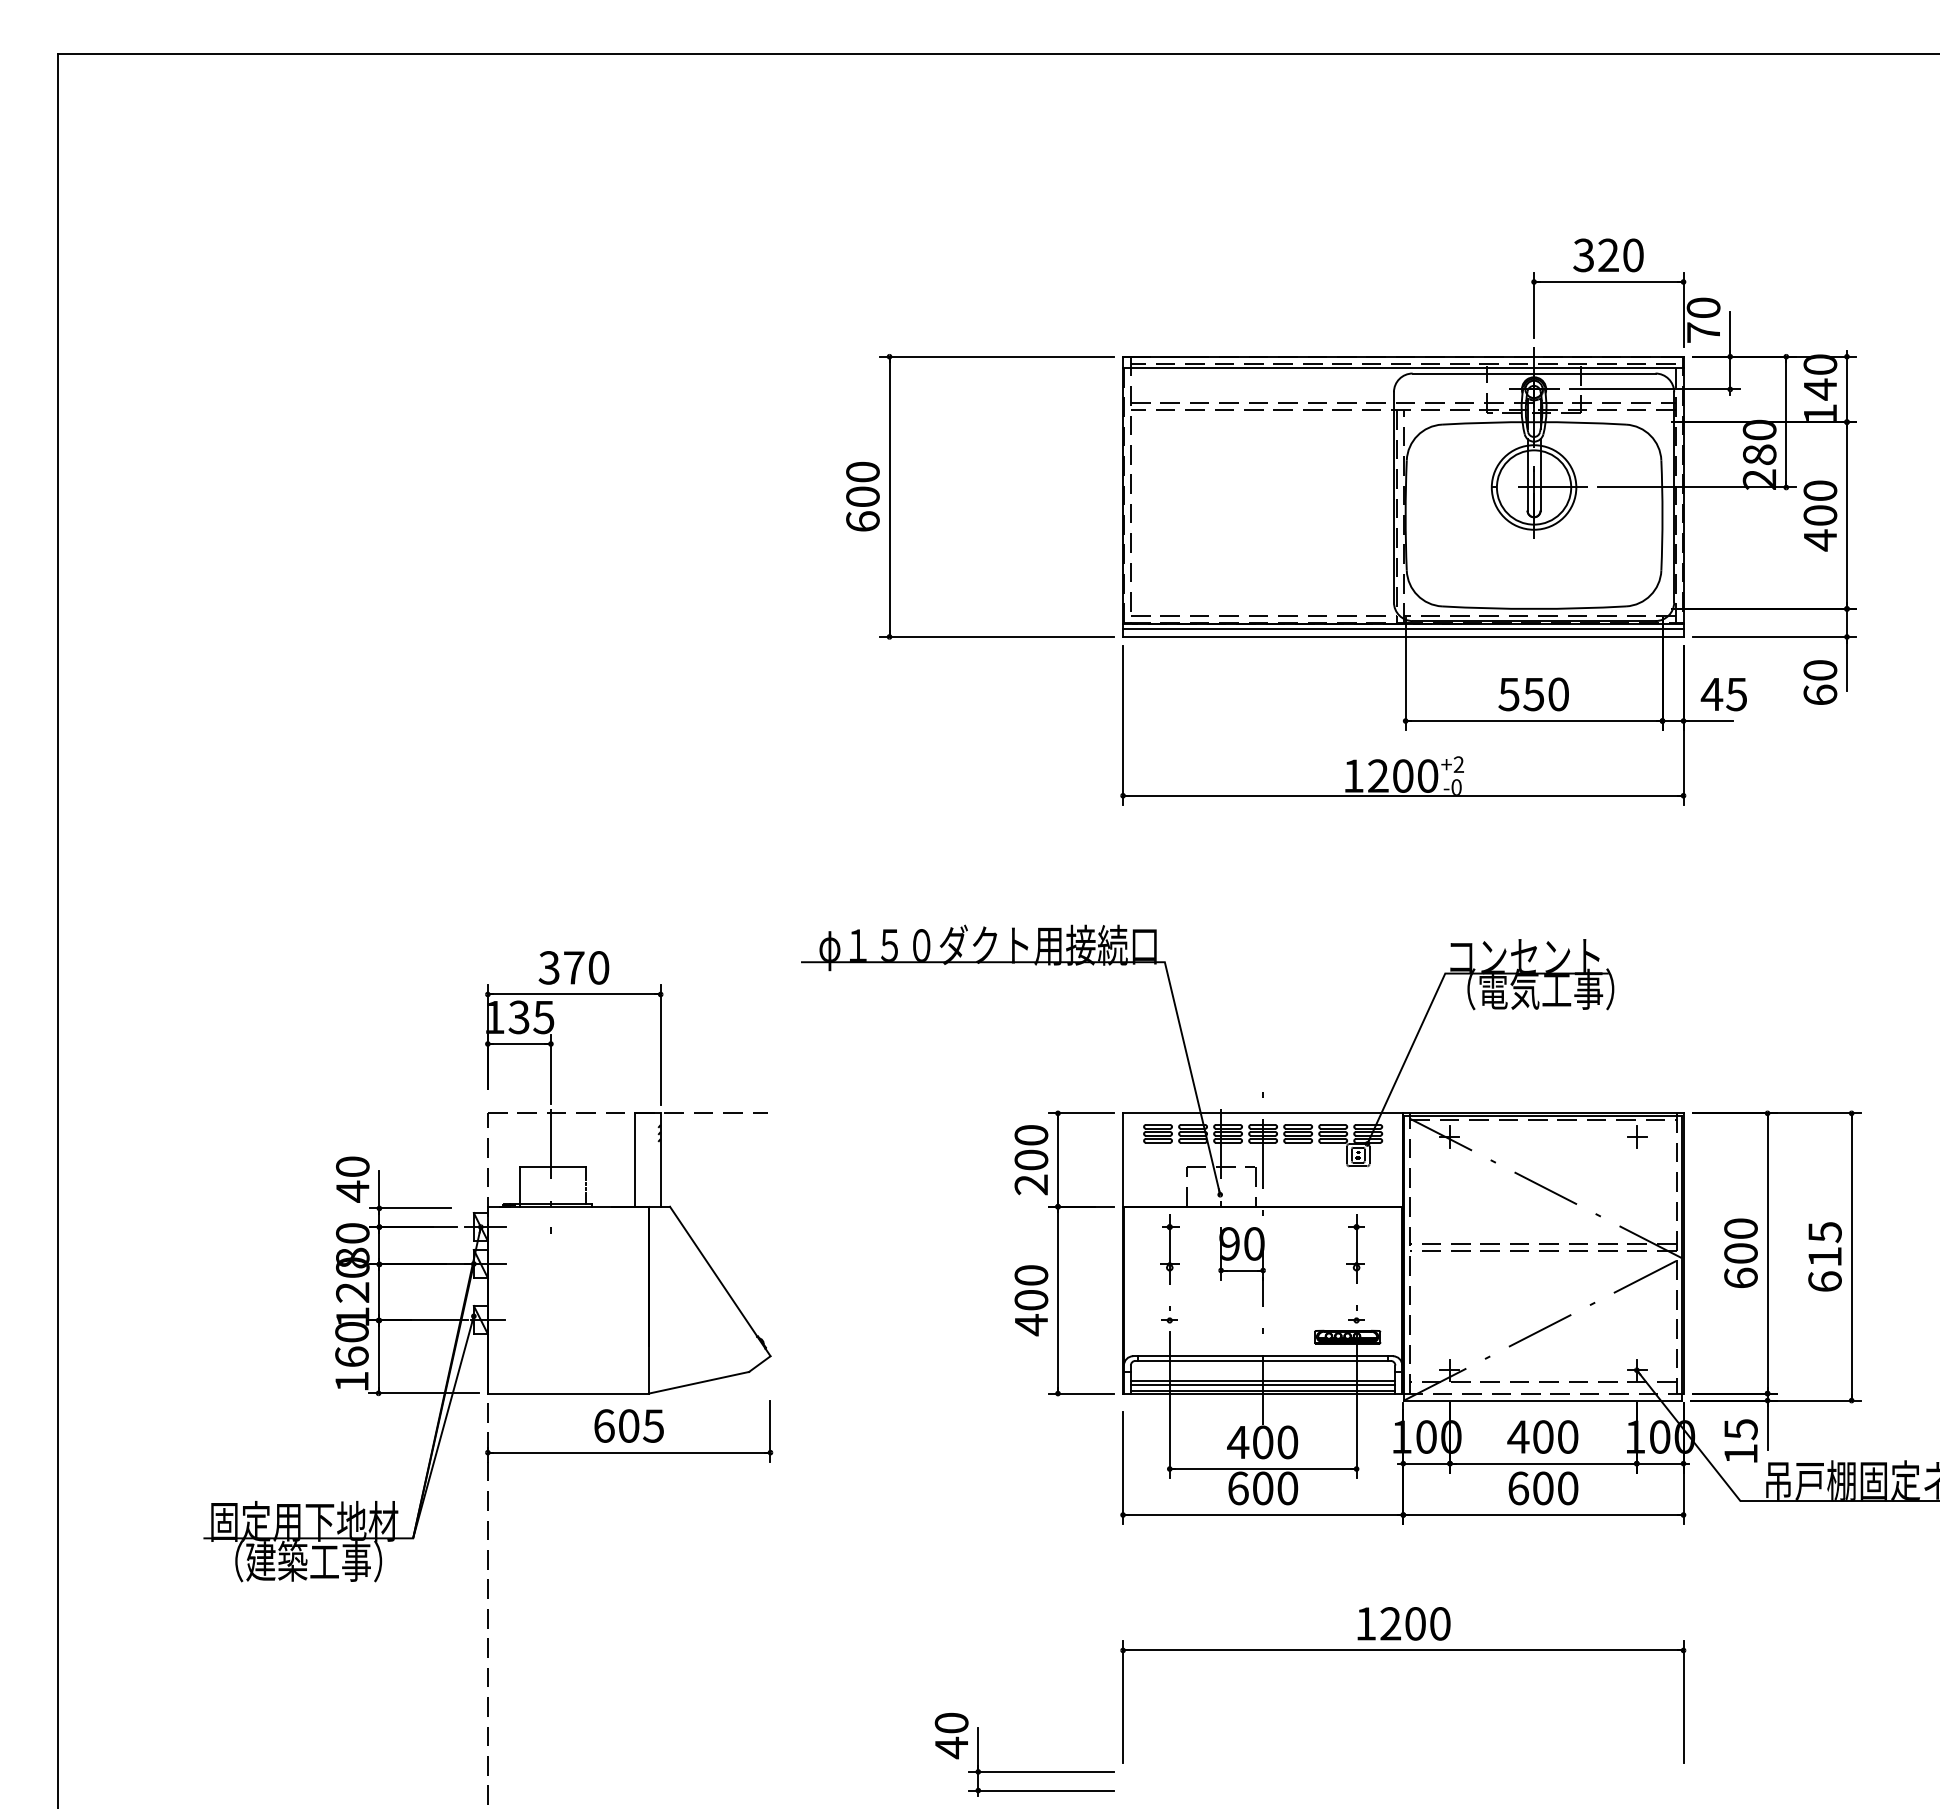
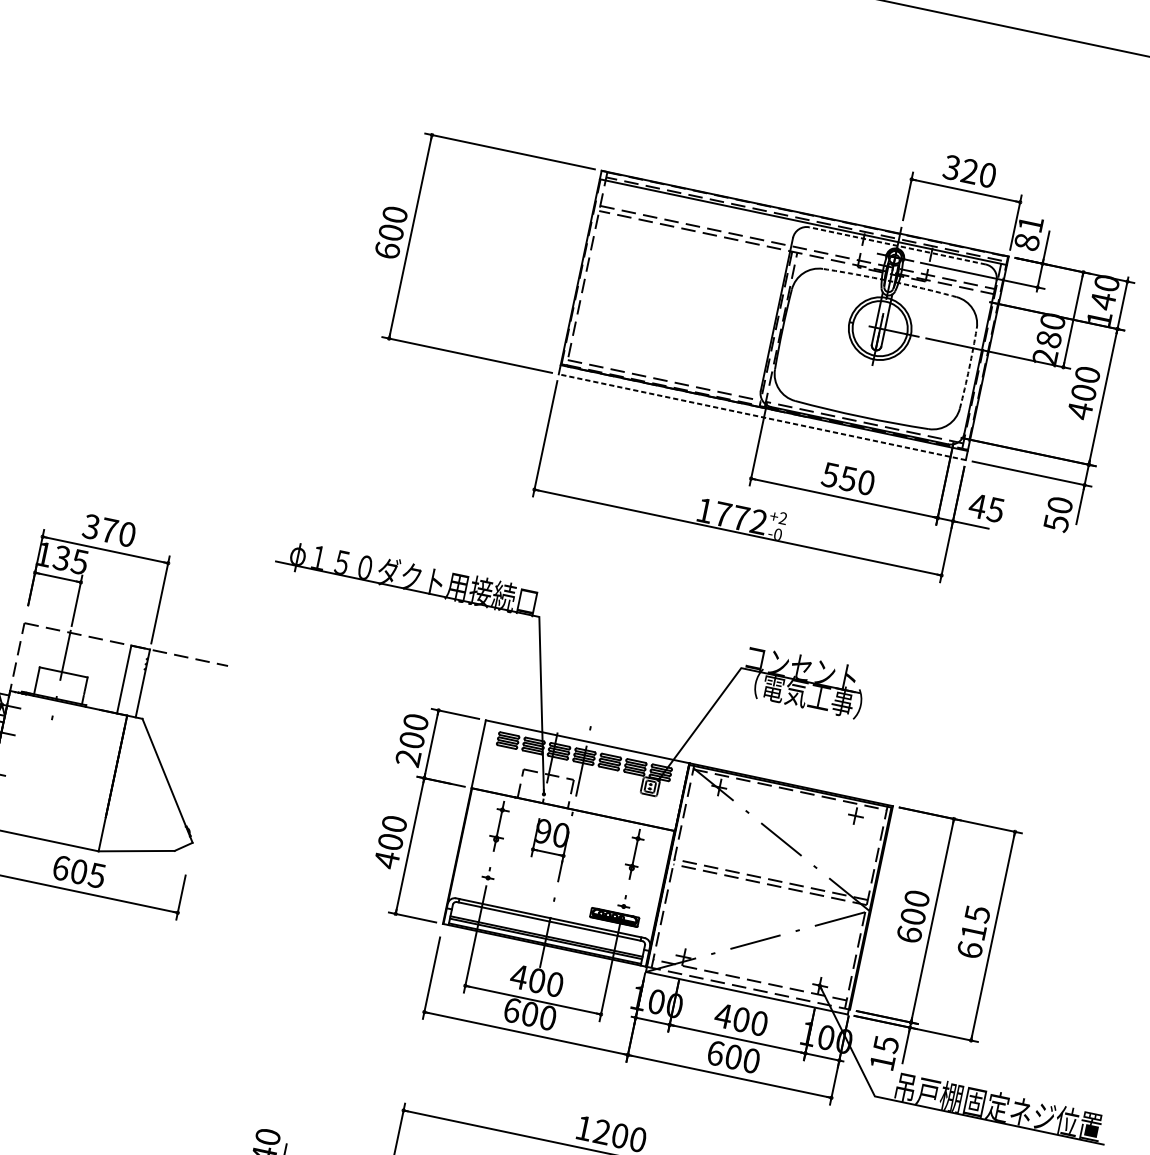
text: (1703, 319) -> (1028, 232), 70 -> 81
line: (1533, 373) -> (897, 245), solid -> dashed
arc: (1534, 422) -> (890, 281), solid -> dashed
arc: (1662, 515) -> (969, 368), solid -> dashed
line: (1403, 629) -> (763, 411), removed
line: (1402, 636) -> (761, 416), solid -> dashed
text: (1820, 694) -> (1056, 522), 60 -> 50
text: (1403, 775) -> (741, 517), 1200 -> 1772

